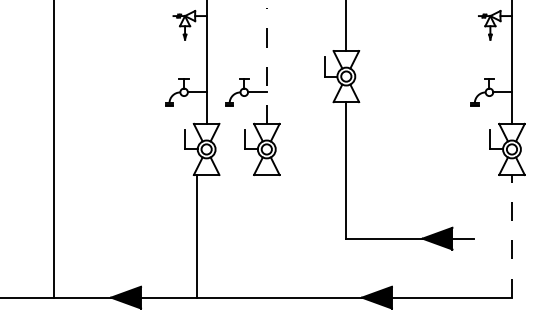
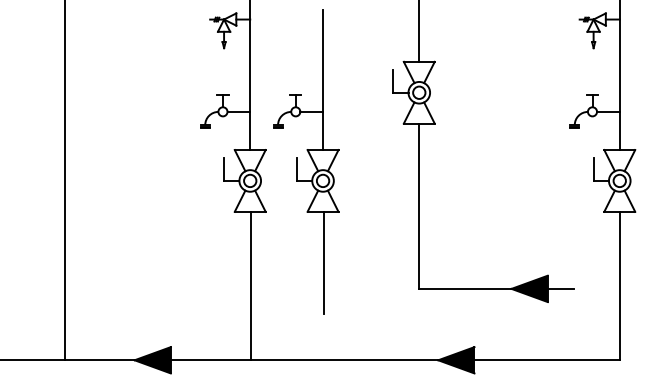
line: (266, 65) -> (322, 79), dashed -> solid
line: (267, 216) -> (323, 262), added
line: (196, 235) -> (250, 285), moved
line: (512, 235) -> (620, 285), dashed -> solid

